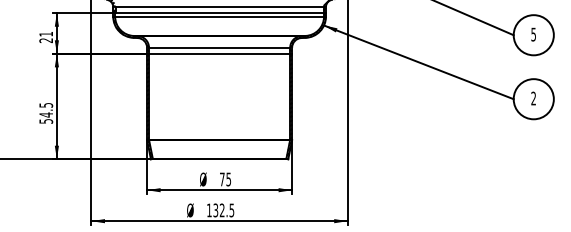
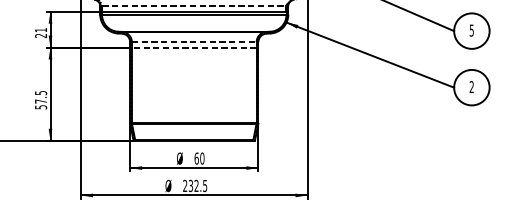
line: (219, 6) -> (194, 5), solid -> dashed
line: (219, 47) -> (194, 41), solid -> dashed
line: (219, 53) -> (194, 47), solid -> dashed
text: (45, 114) -> (40, 101), 54.5 -> 57.5
text: (225, 179) -> (199, 158), 75 -> 60
text: (209, 210) -> (185, 186), 132.5 -> 232.5

